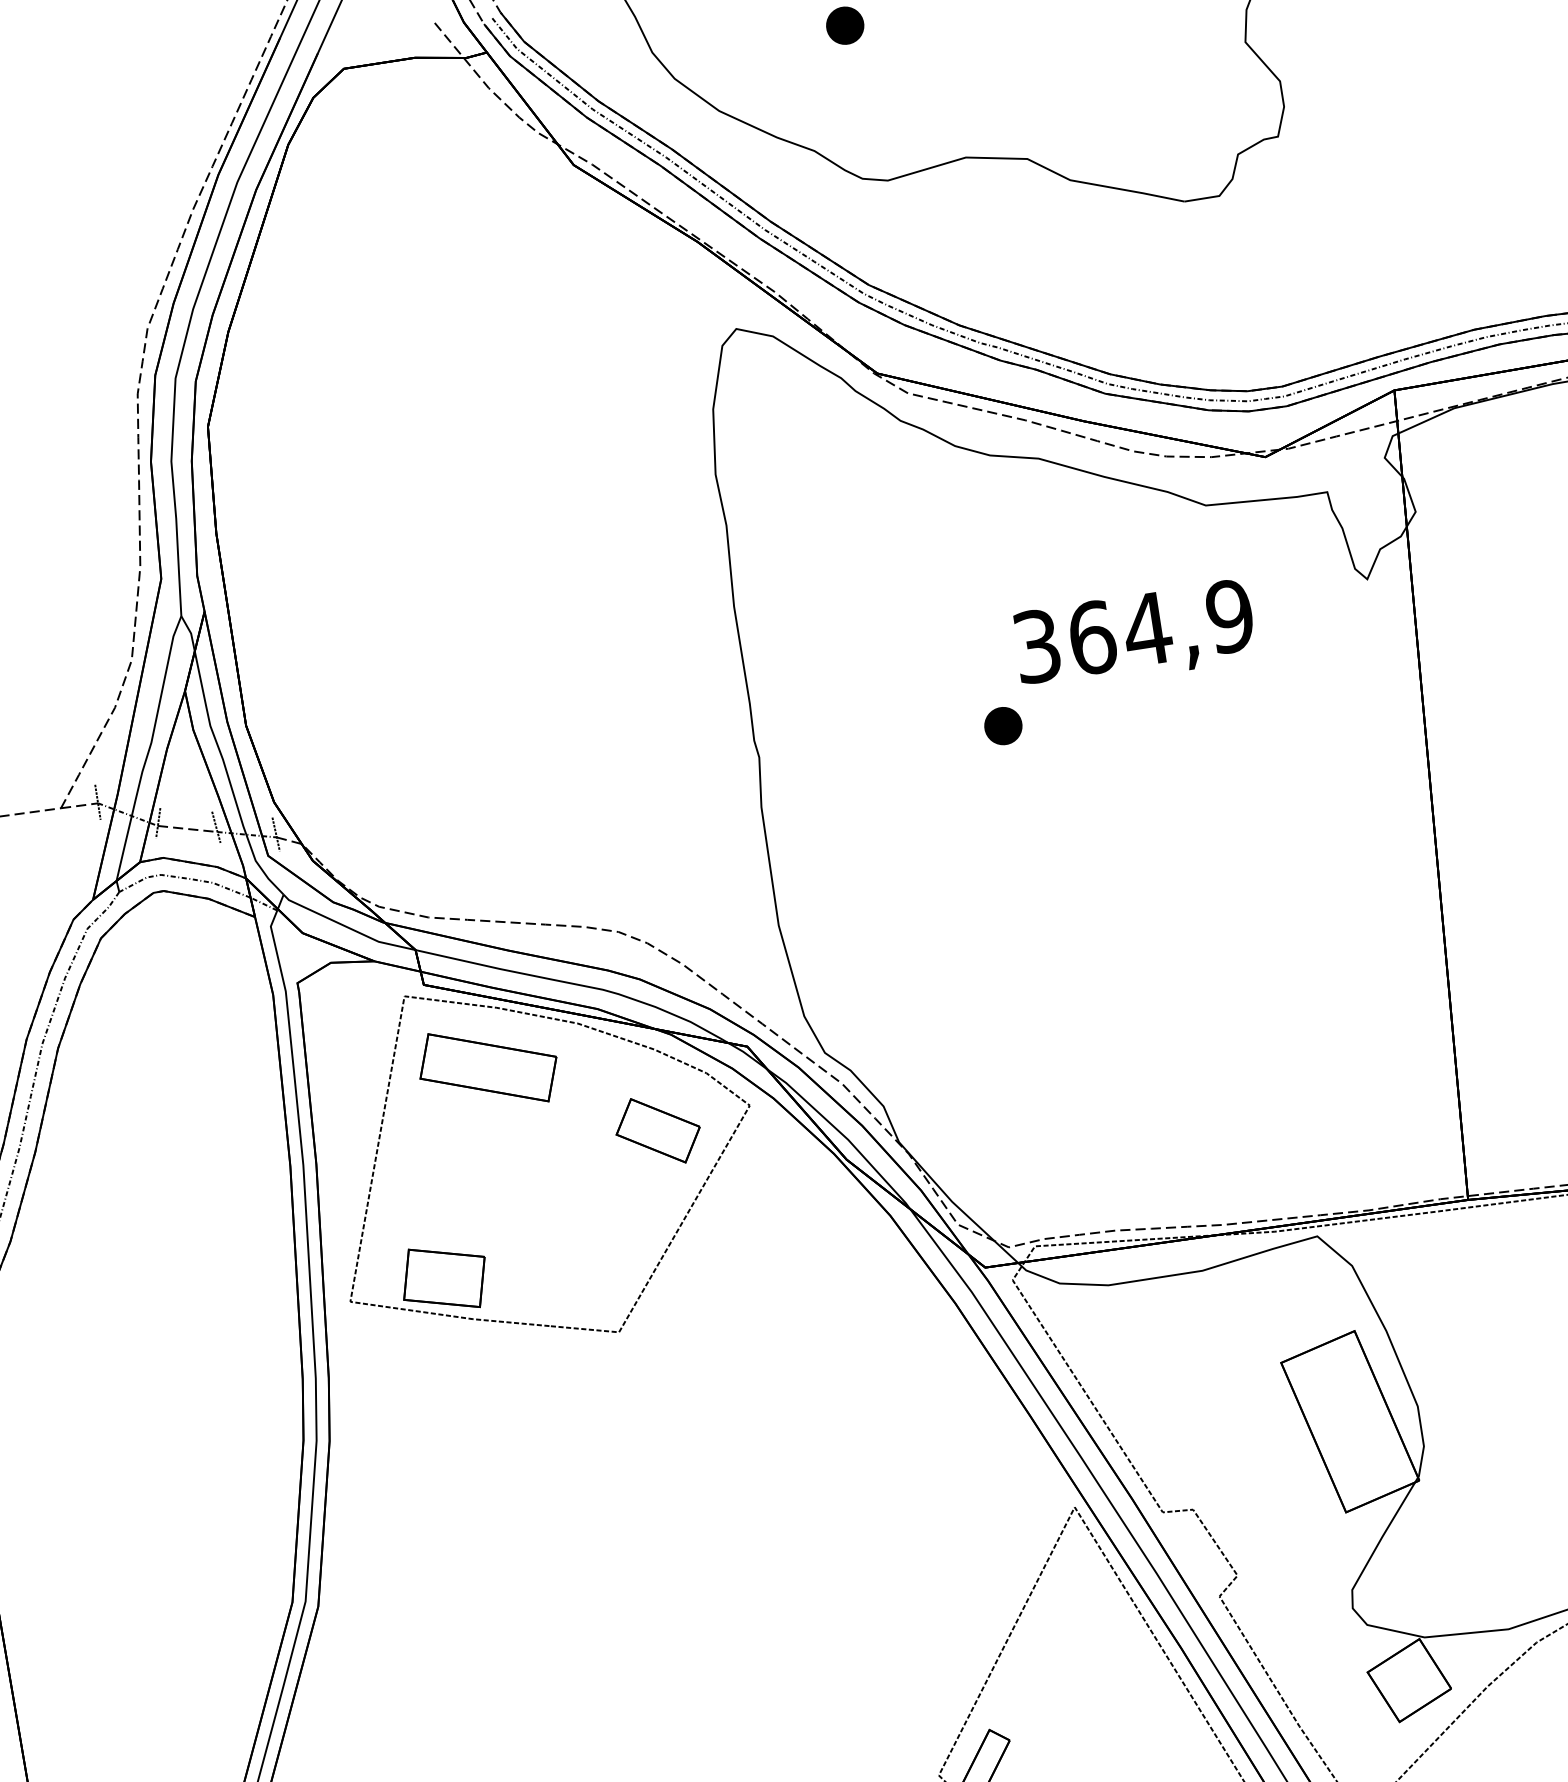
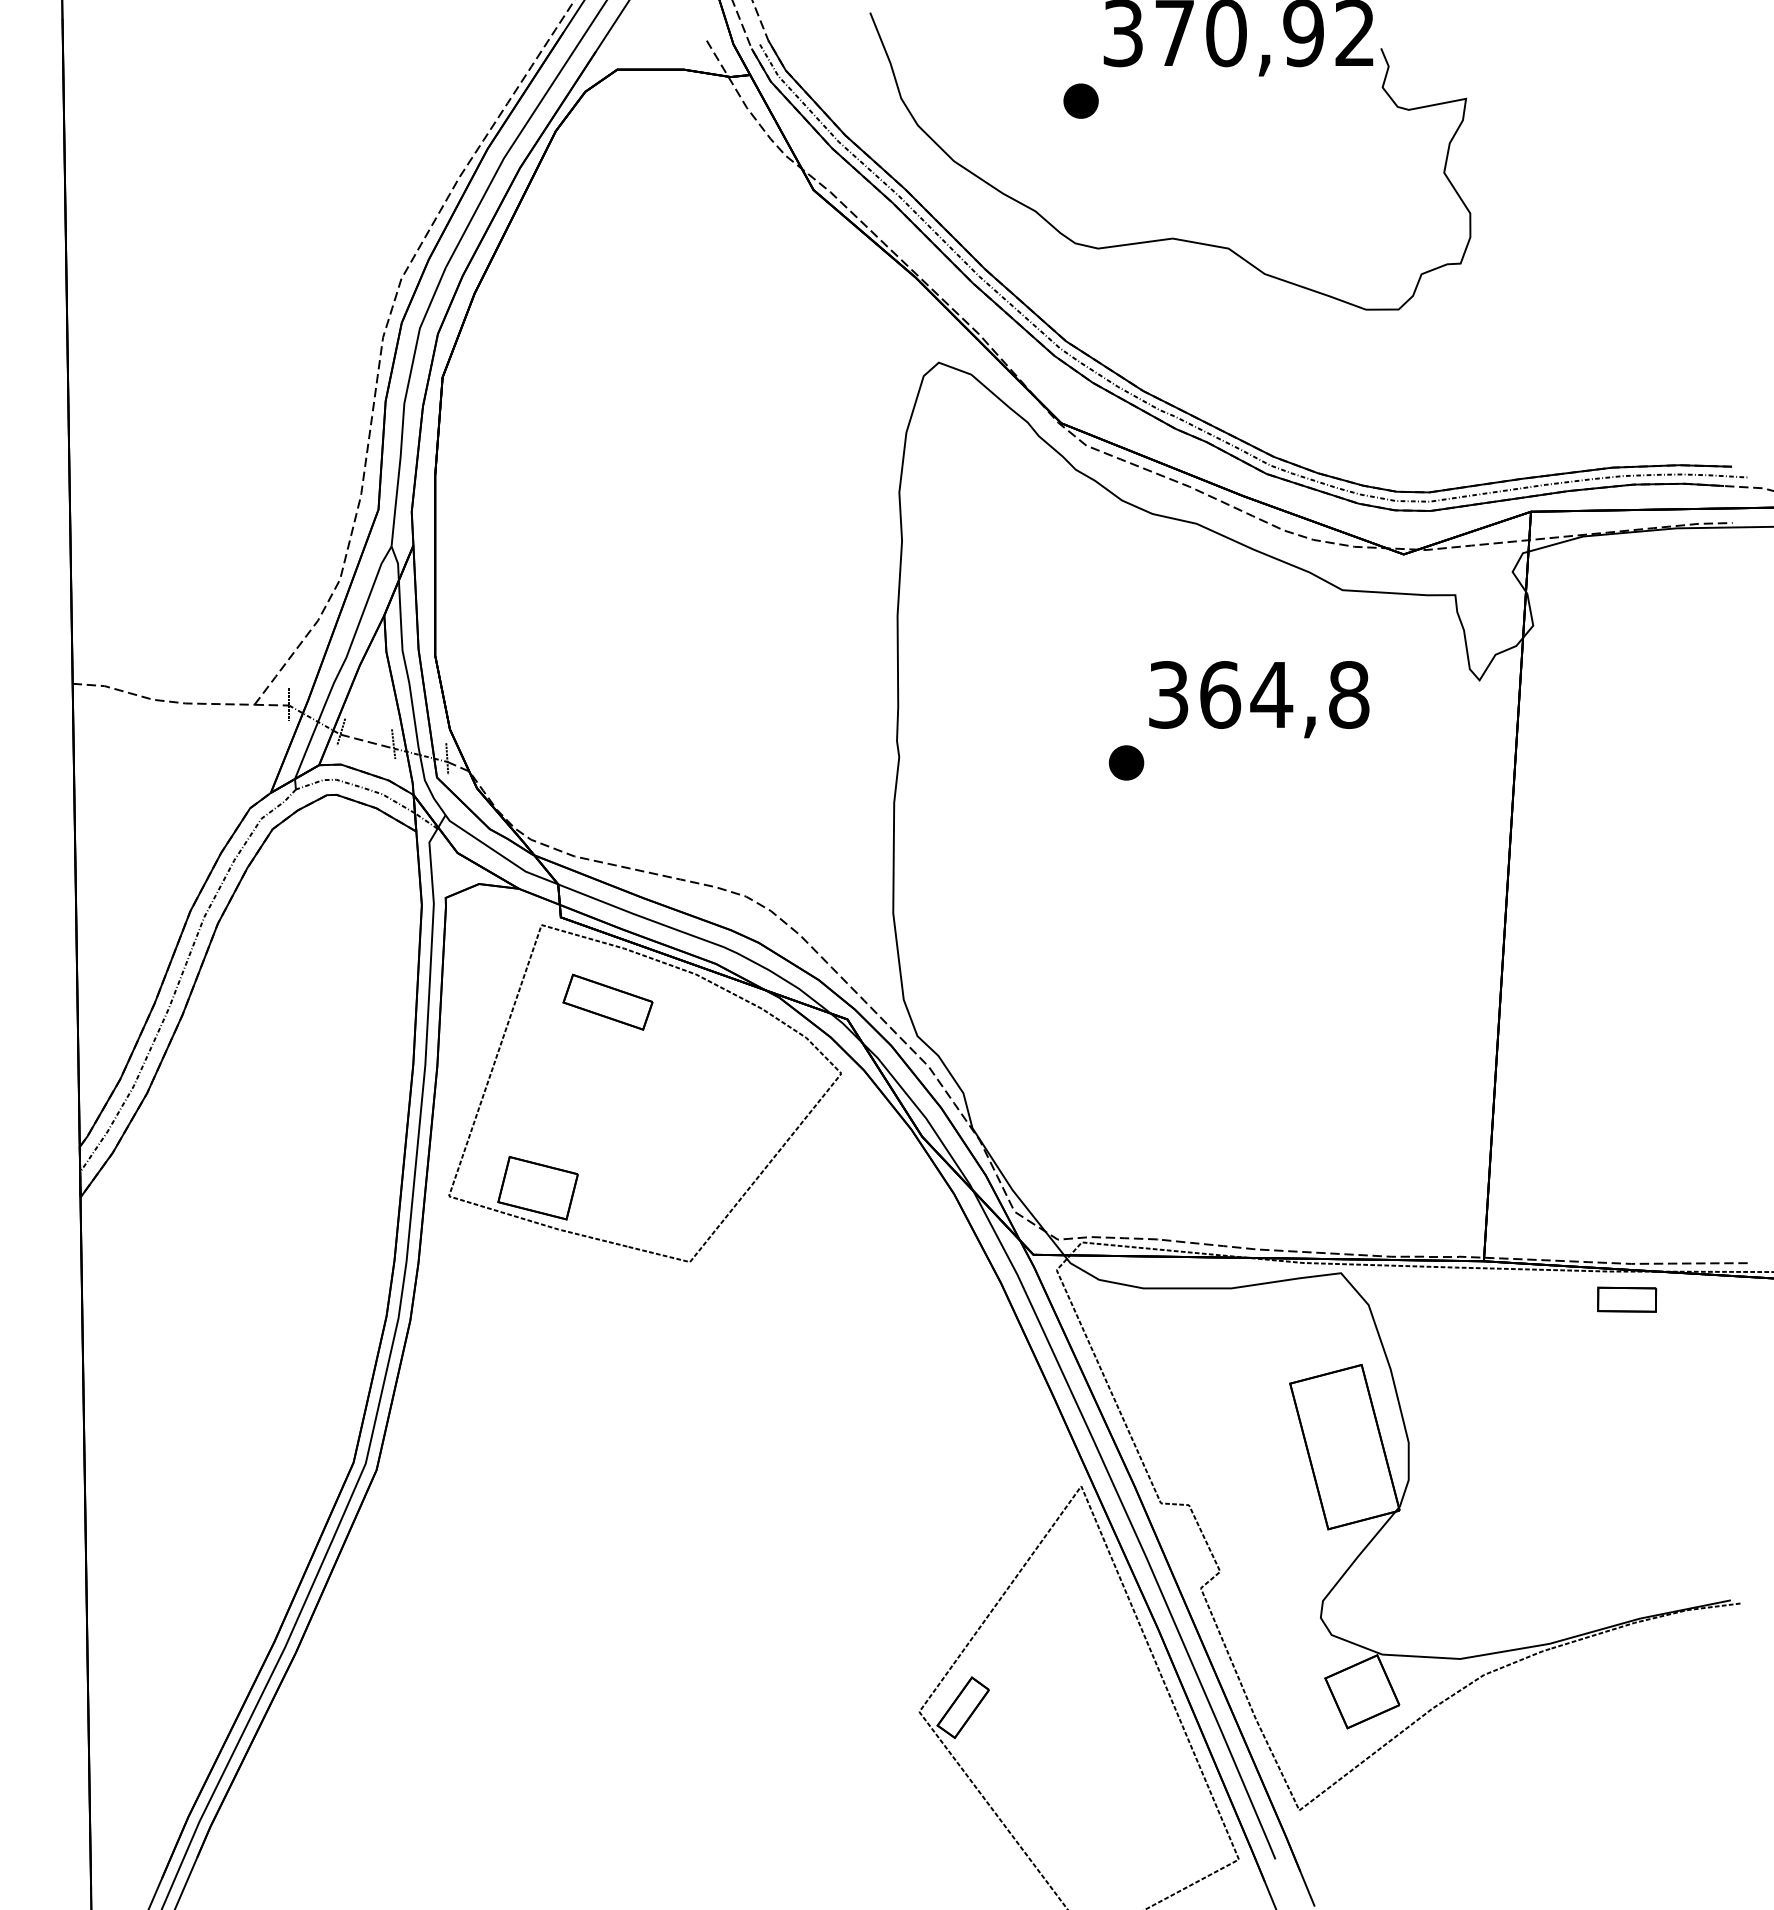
text: (1229, 616) -> (1348, 694), 364,9 -> 364,8
part: (487, 1068) -> (607, 1002), size x0.7
part: (657, 1130) -> (753, 1083), removed

